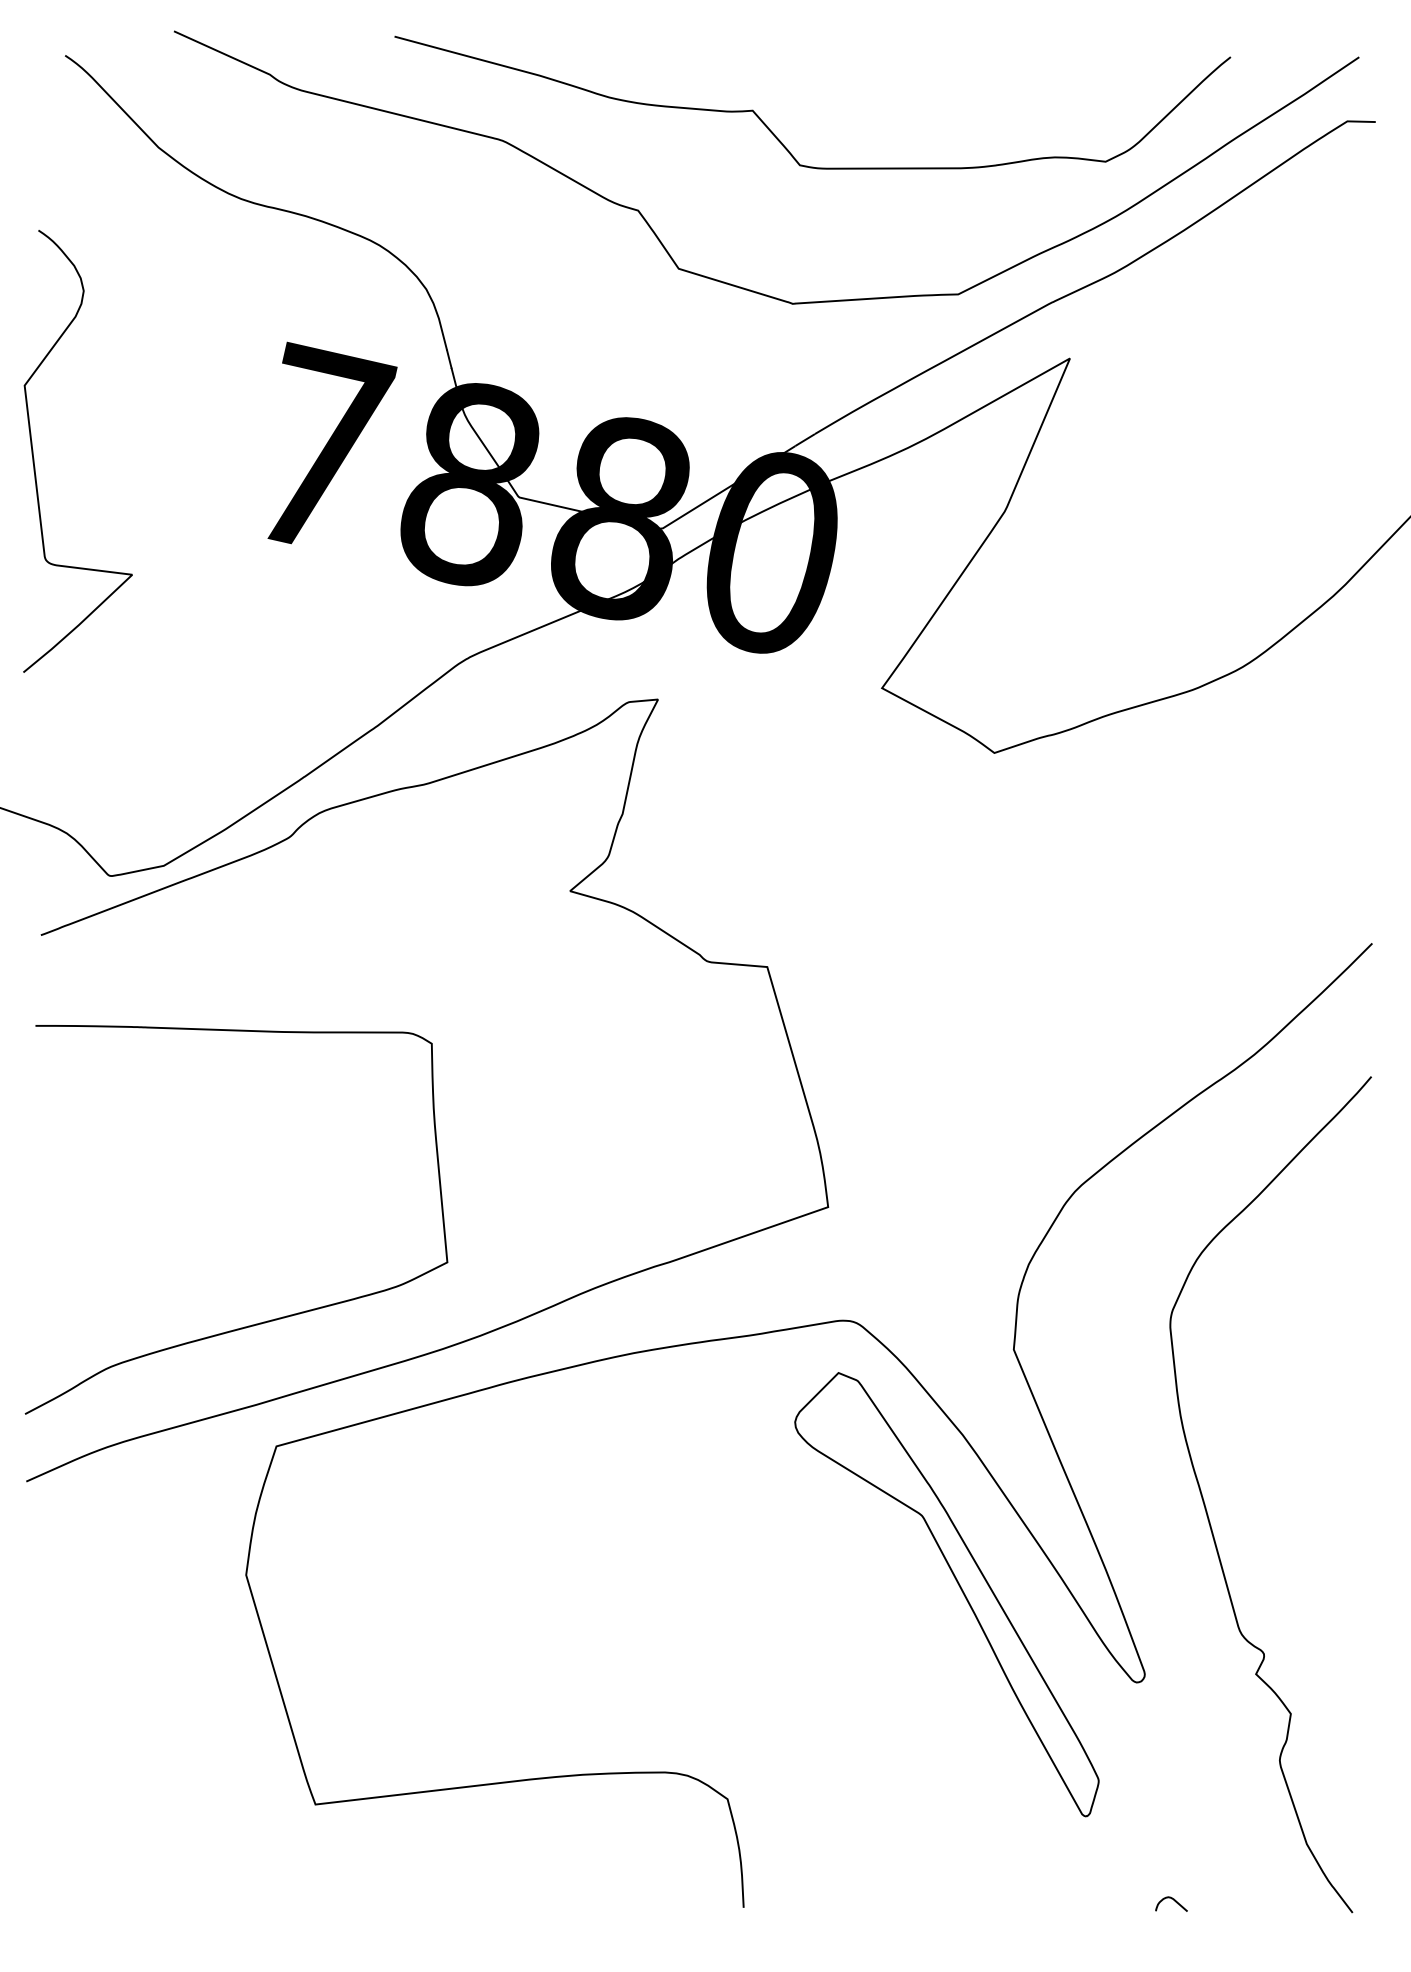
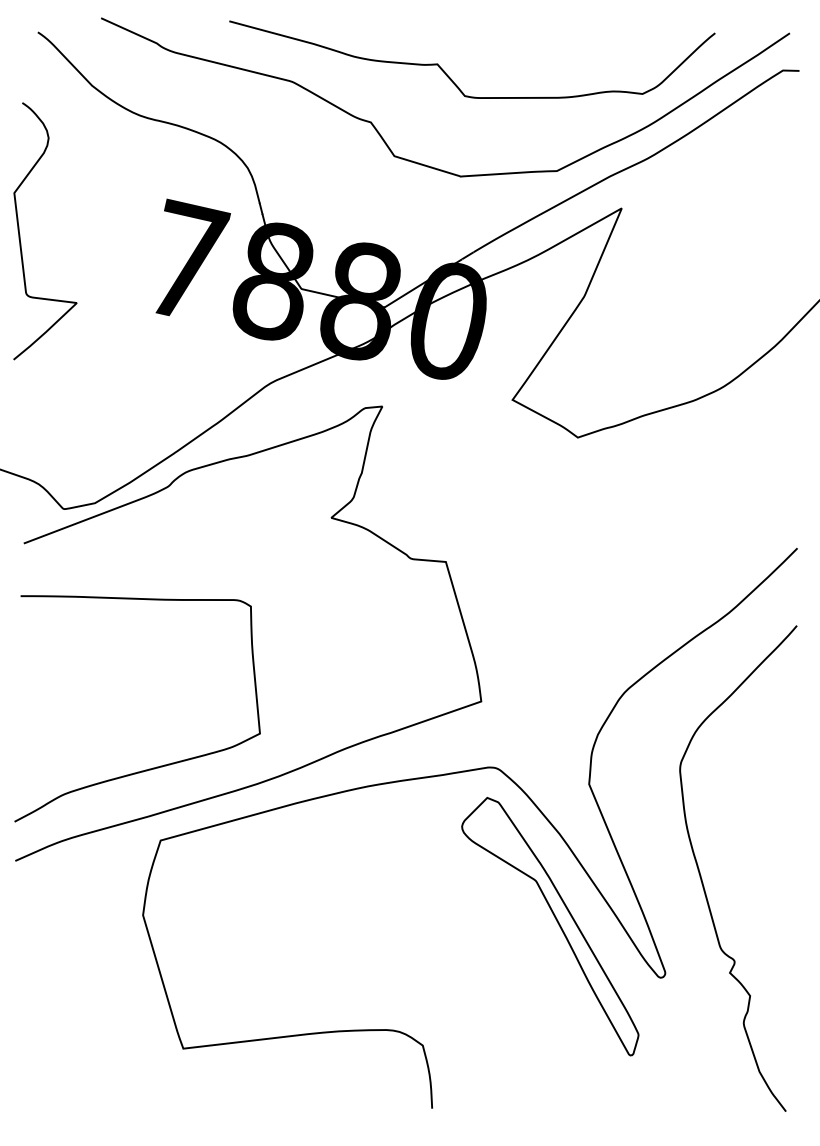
curve: (35, 456) -> (20, 234), moved
curve: (1172, 1900) -> (681, 1104), removed

